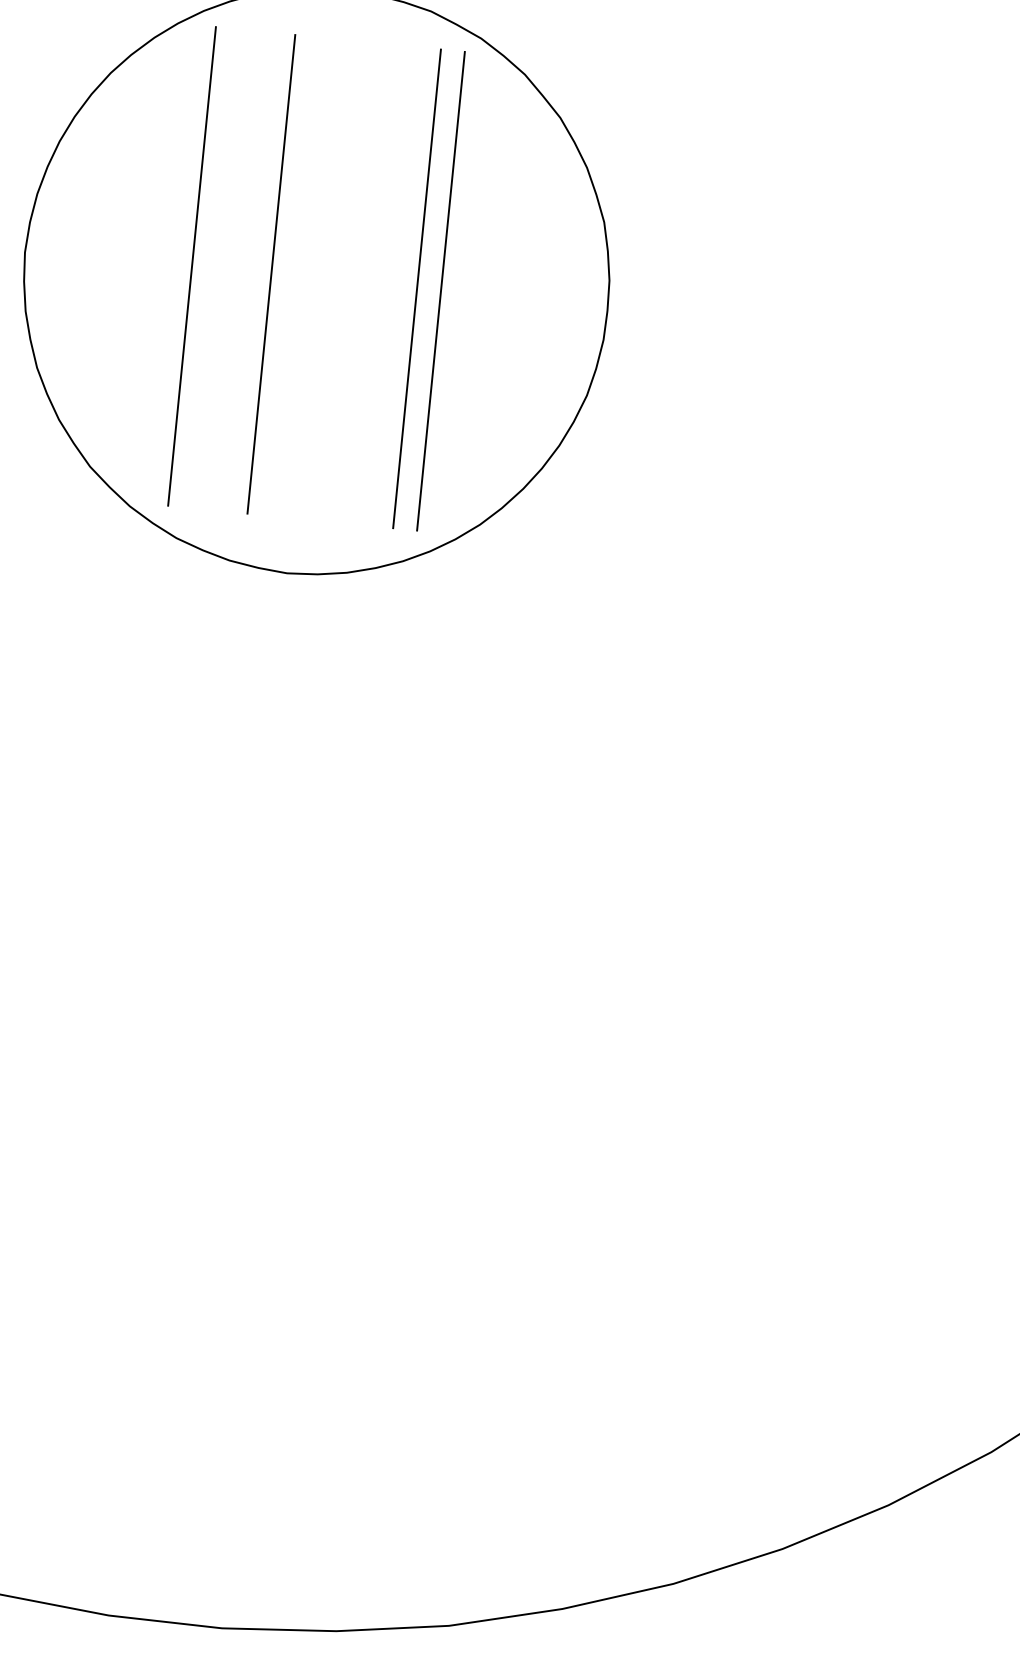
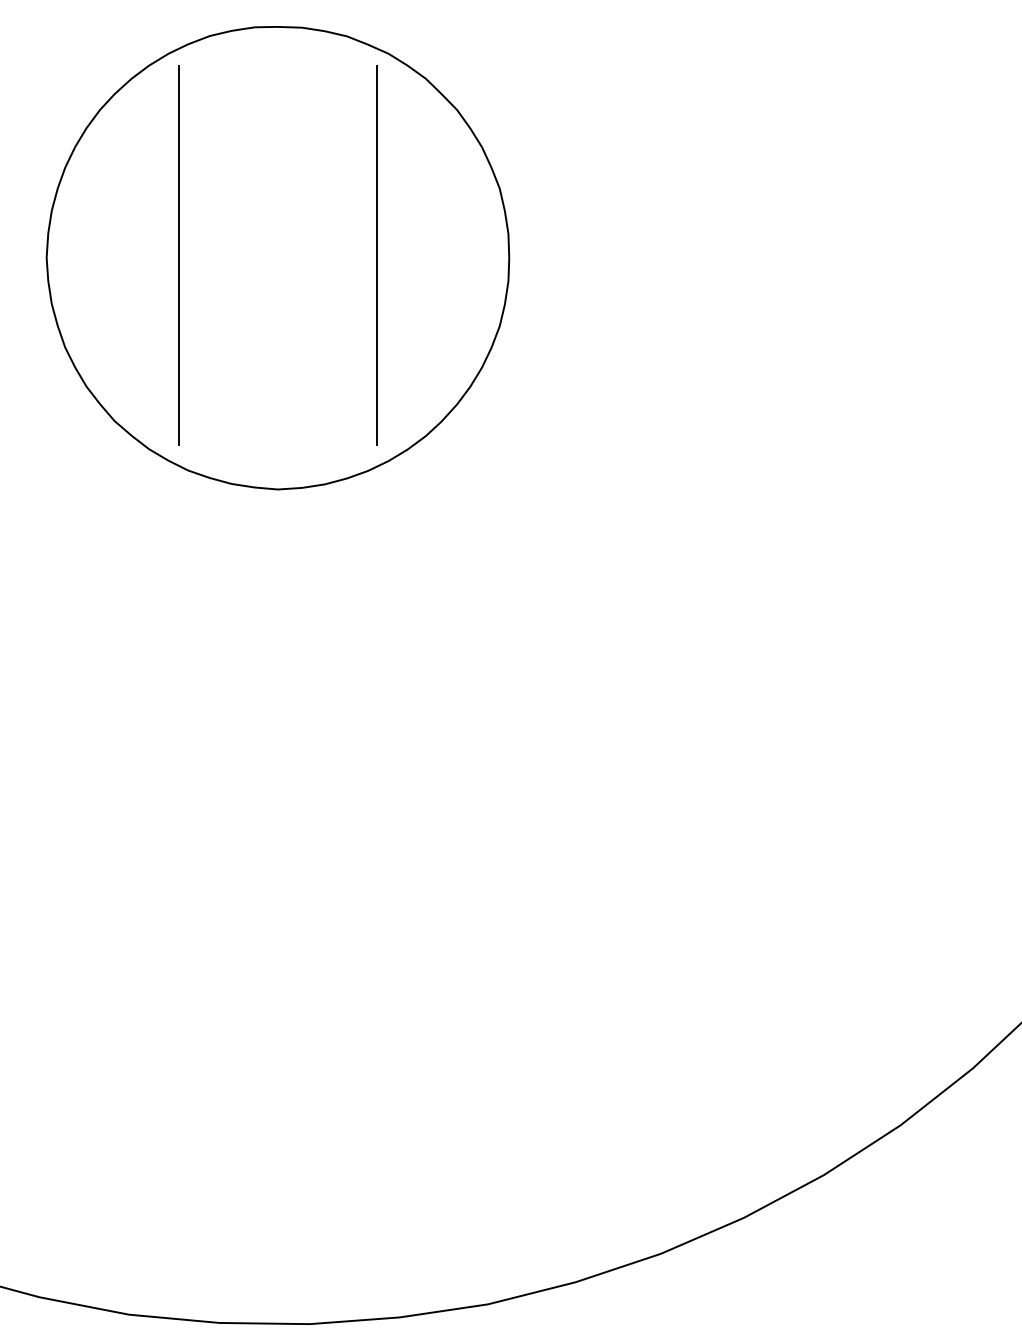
line: (270, 274) -> (241, 255), removed
line: (416, 288) -> (357, 255), removed

